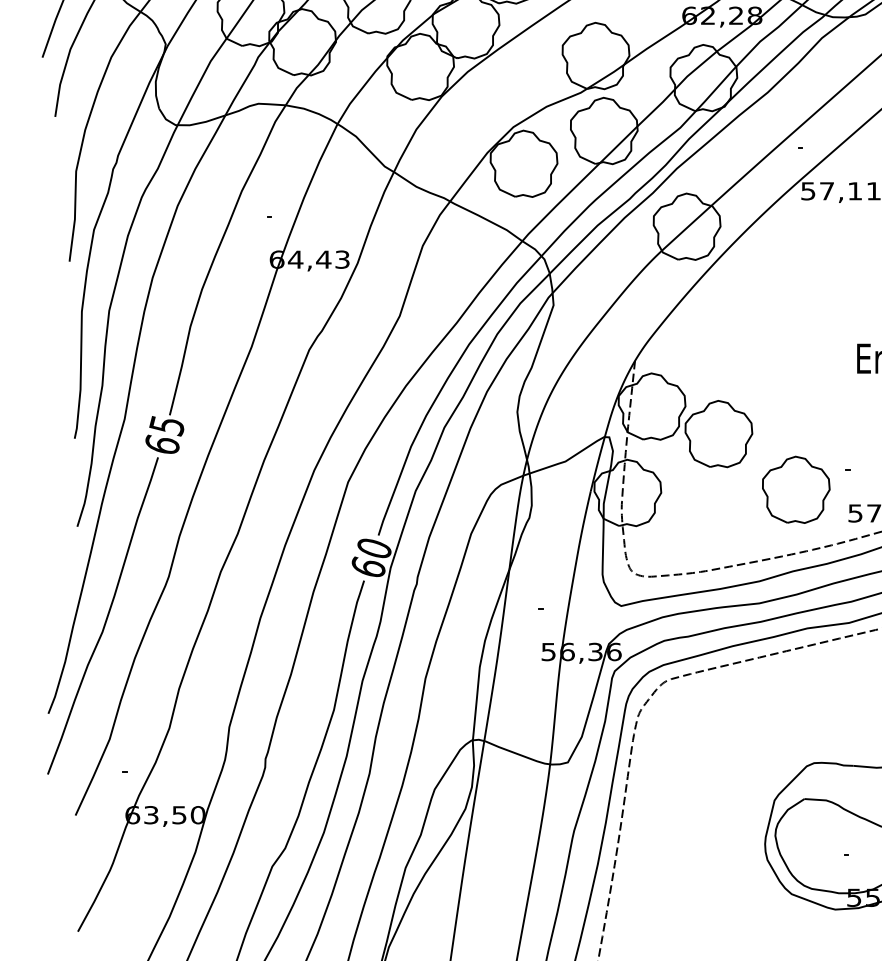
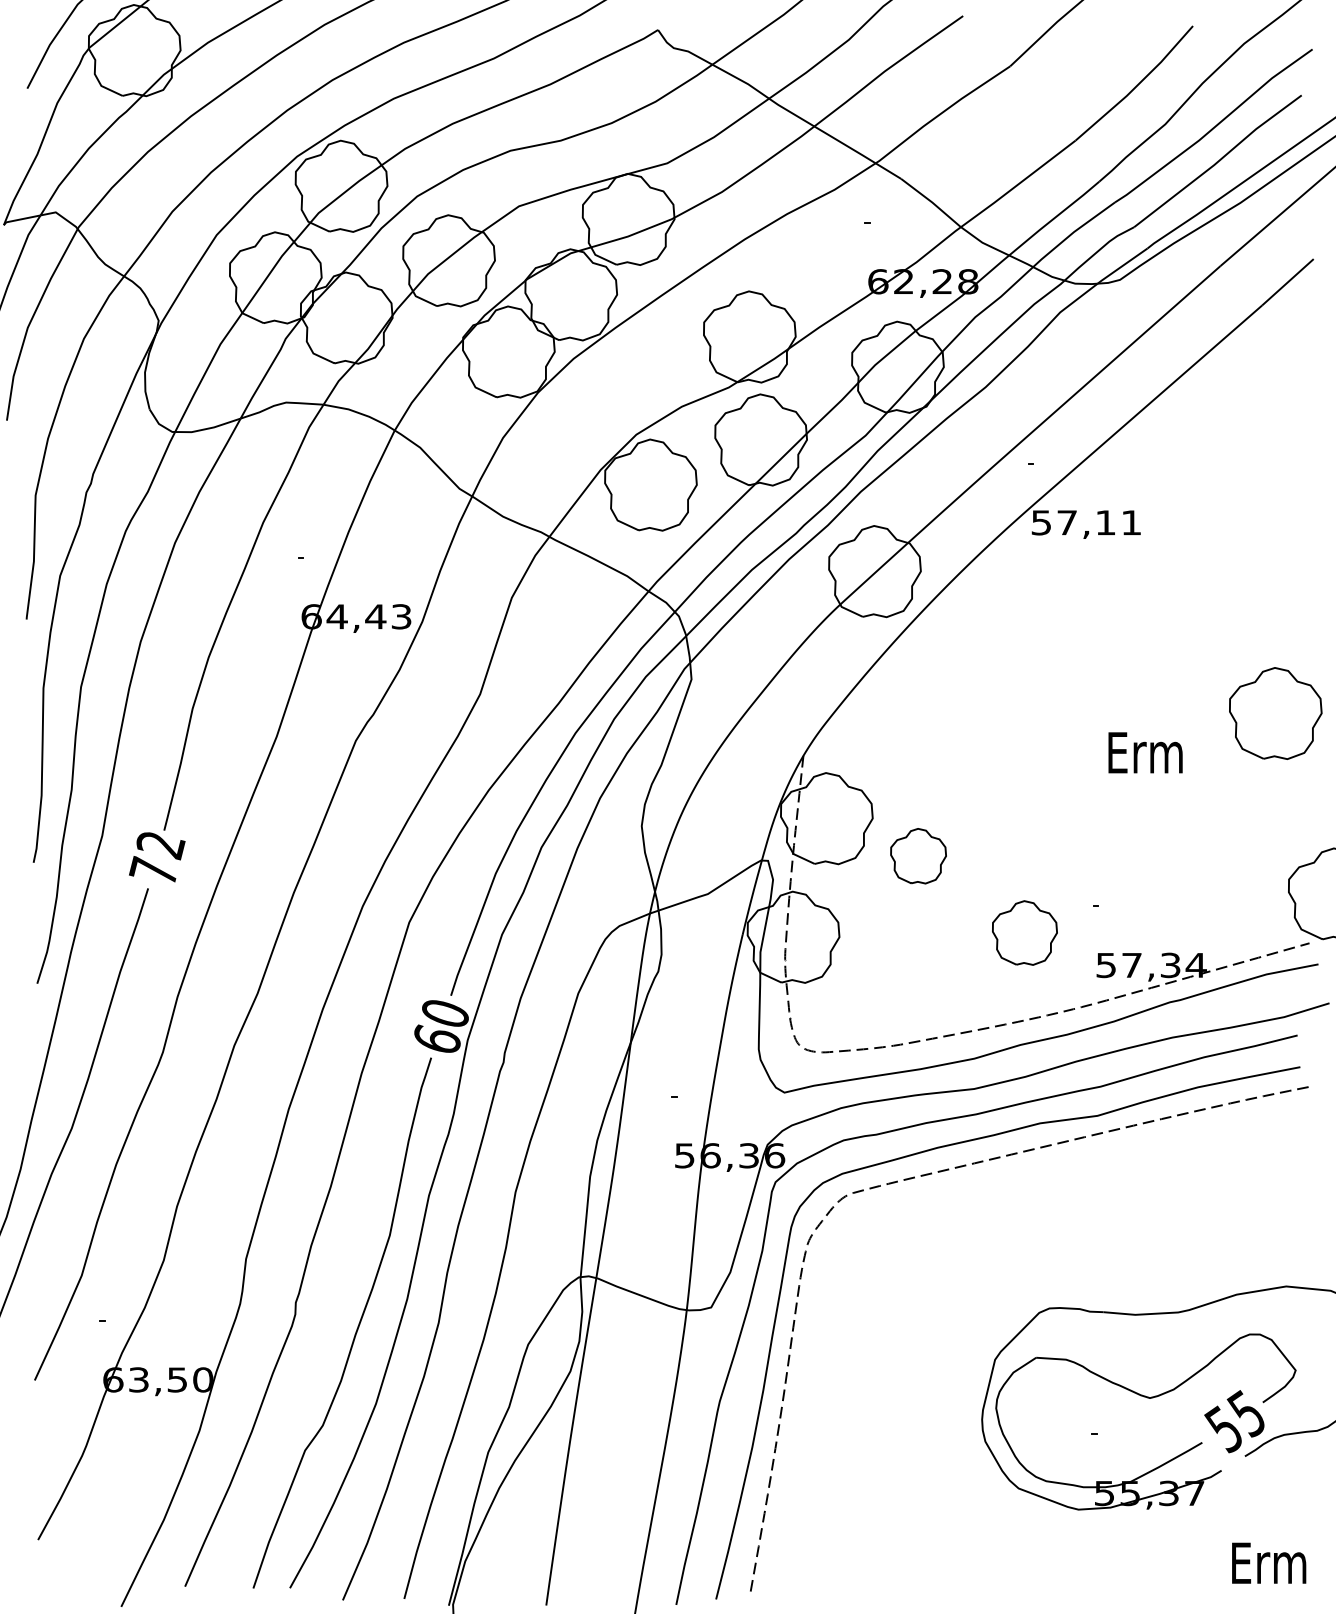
part: (718, 433) -> (918, 855), size x0.6
text: (164, 434) -> (157, 857), 65 -> 72
part: (795, 489) -> (1024, 932), size x0.7

